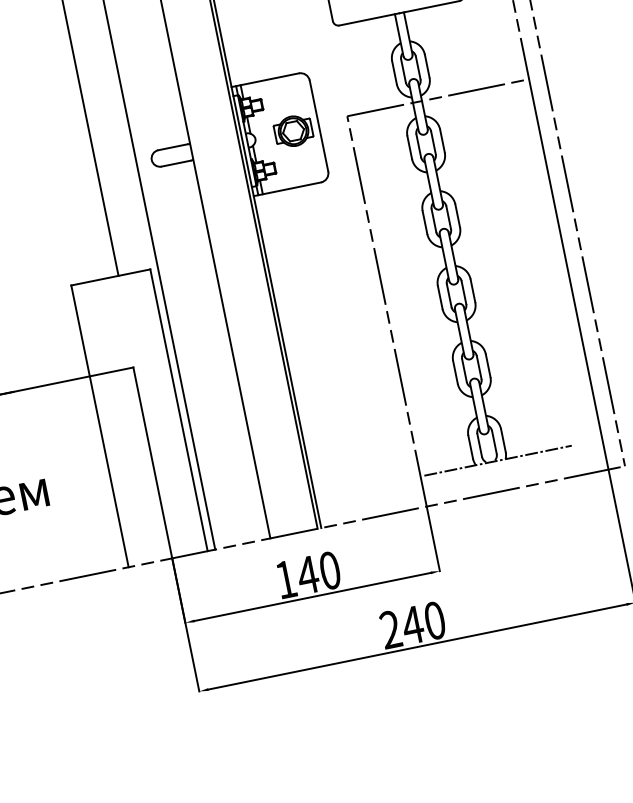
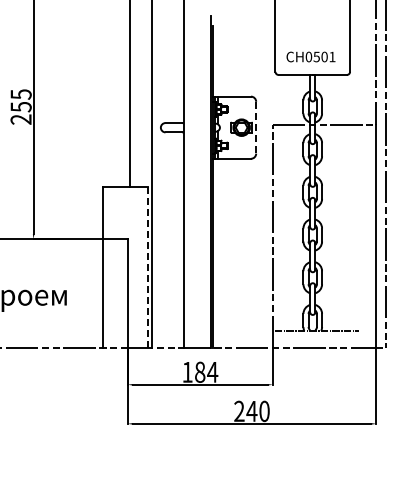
line: (319, 125) -> (256, 127), solid -> dashed
line: (178, 410) -> (147, 267), solid -> dashed
text: (318, 571) -> (206, 371), 140 -> 184

